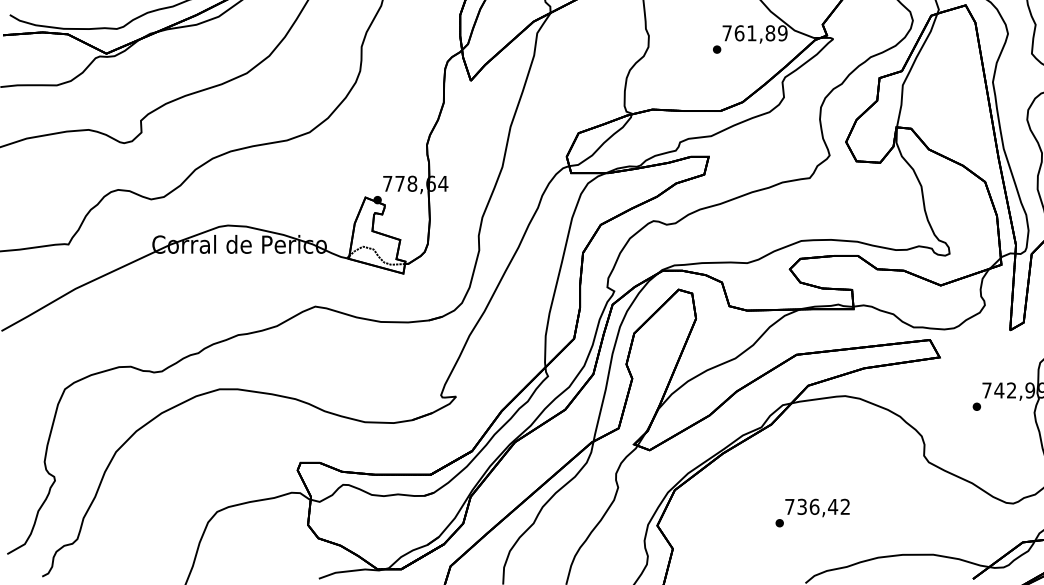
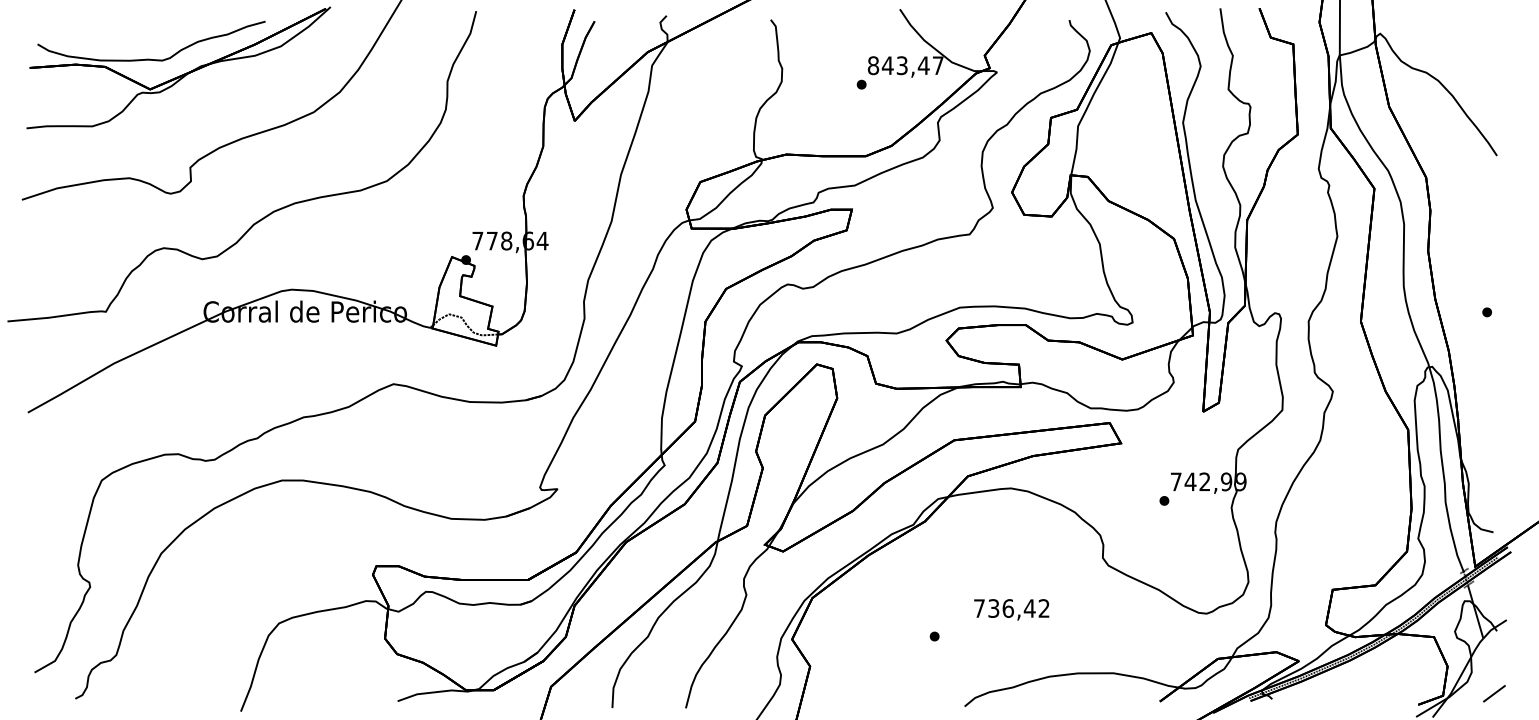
text: (754, 33) -> (905, 65), 761,89 -> 843,47
text: (817, 507) -> (1011, 609), moved

